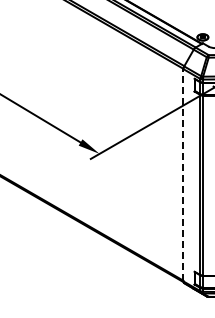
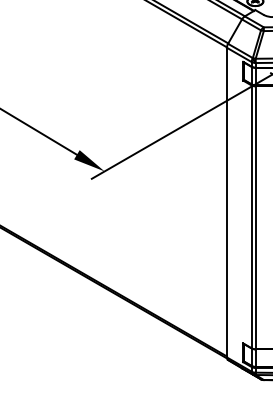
line: (183, 174) -> (227, 201), dashed -> solid

